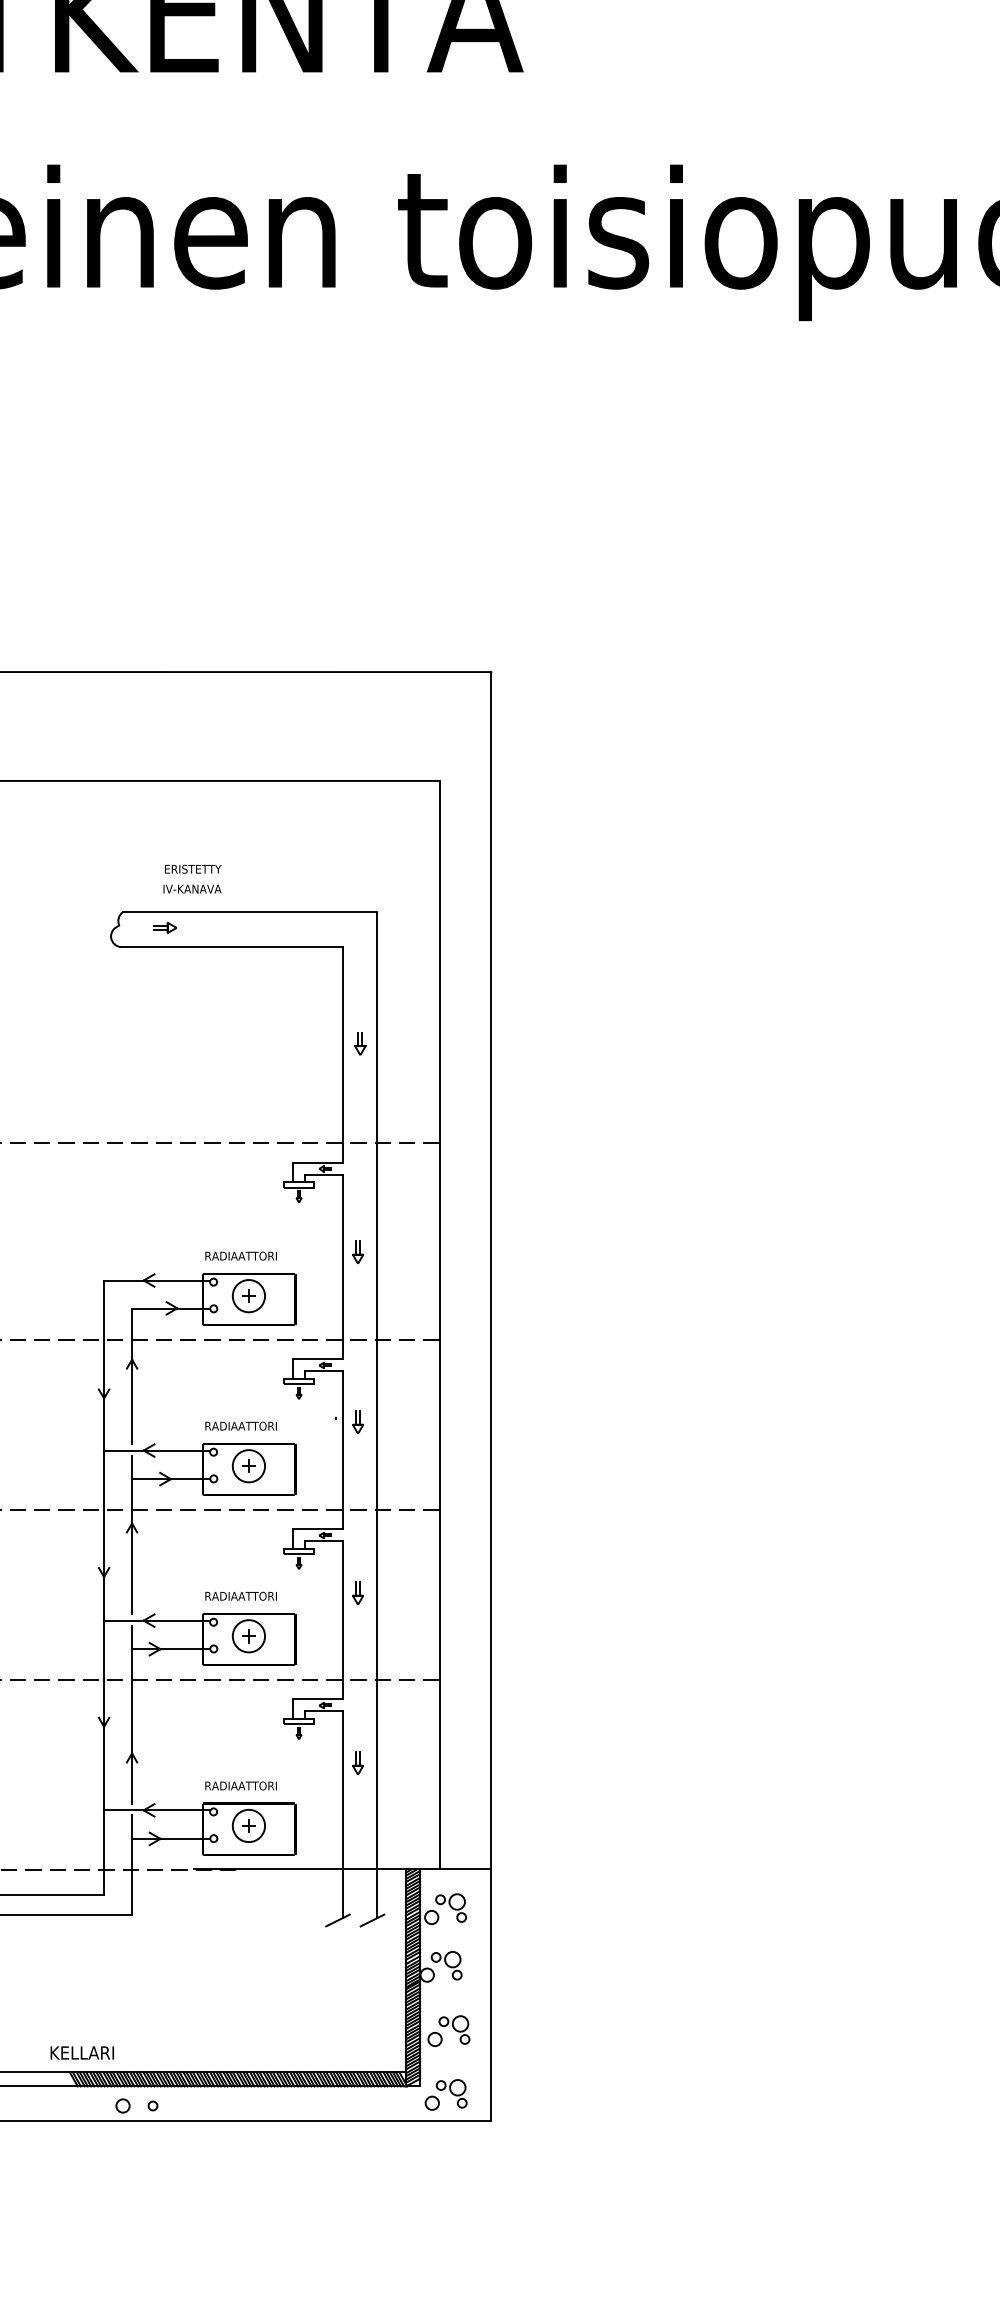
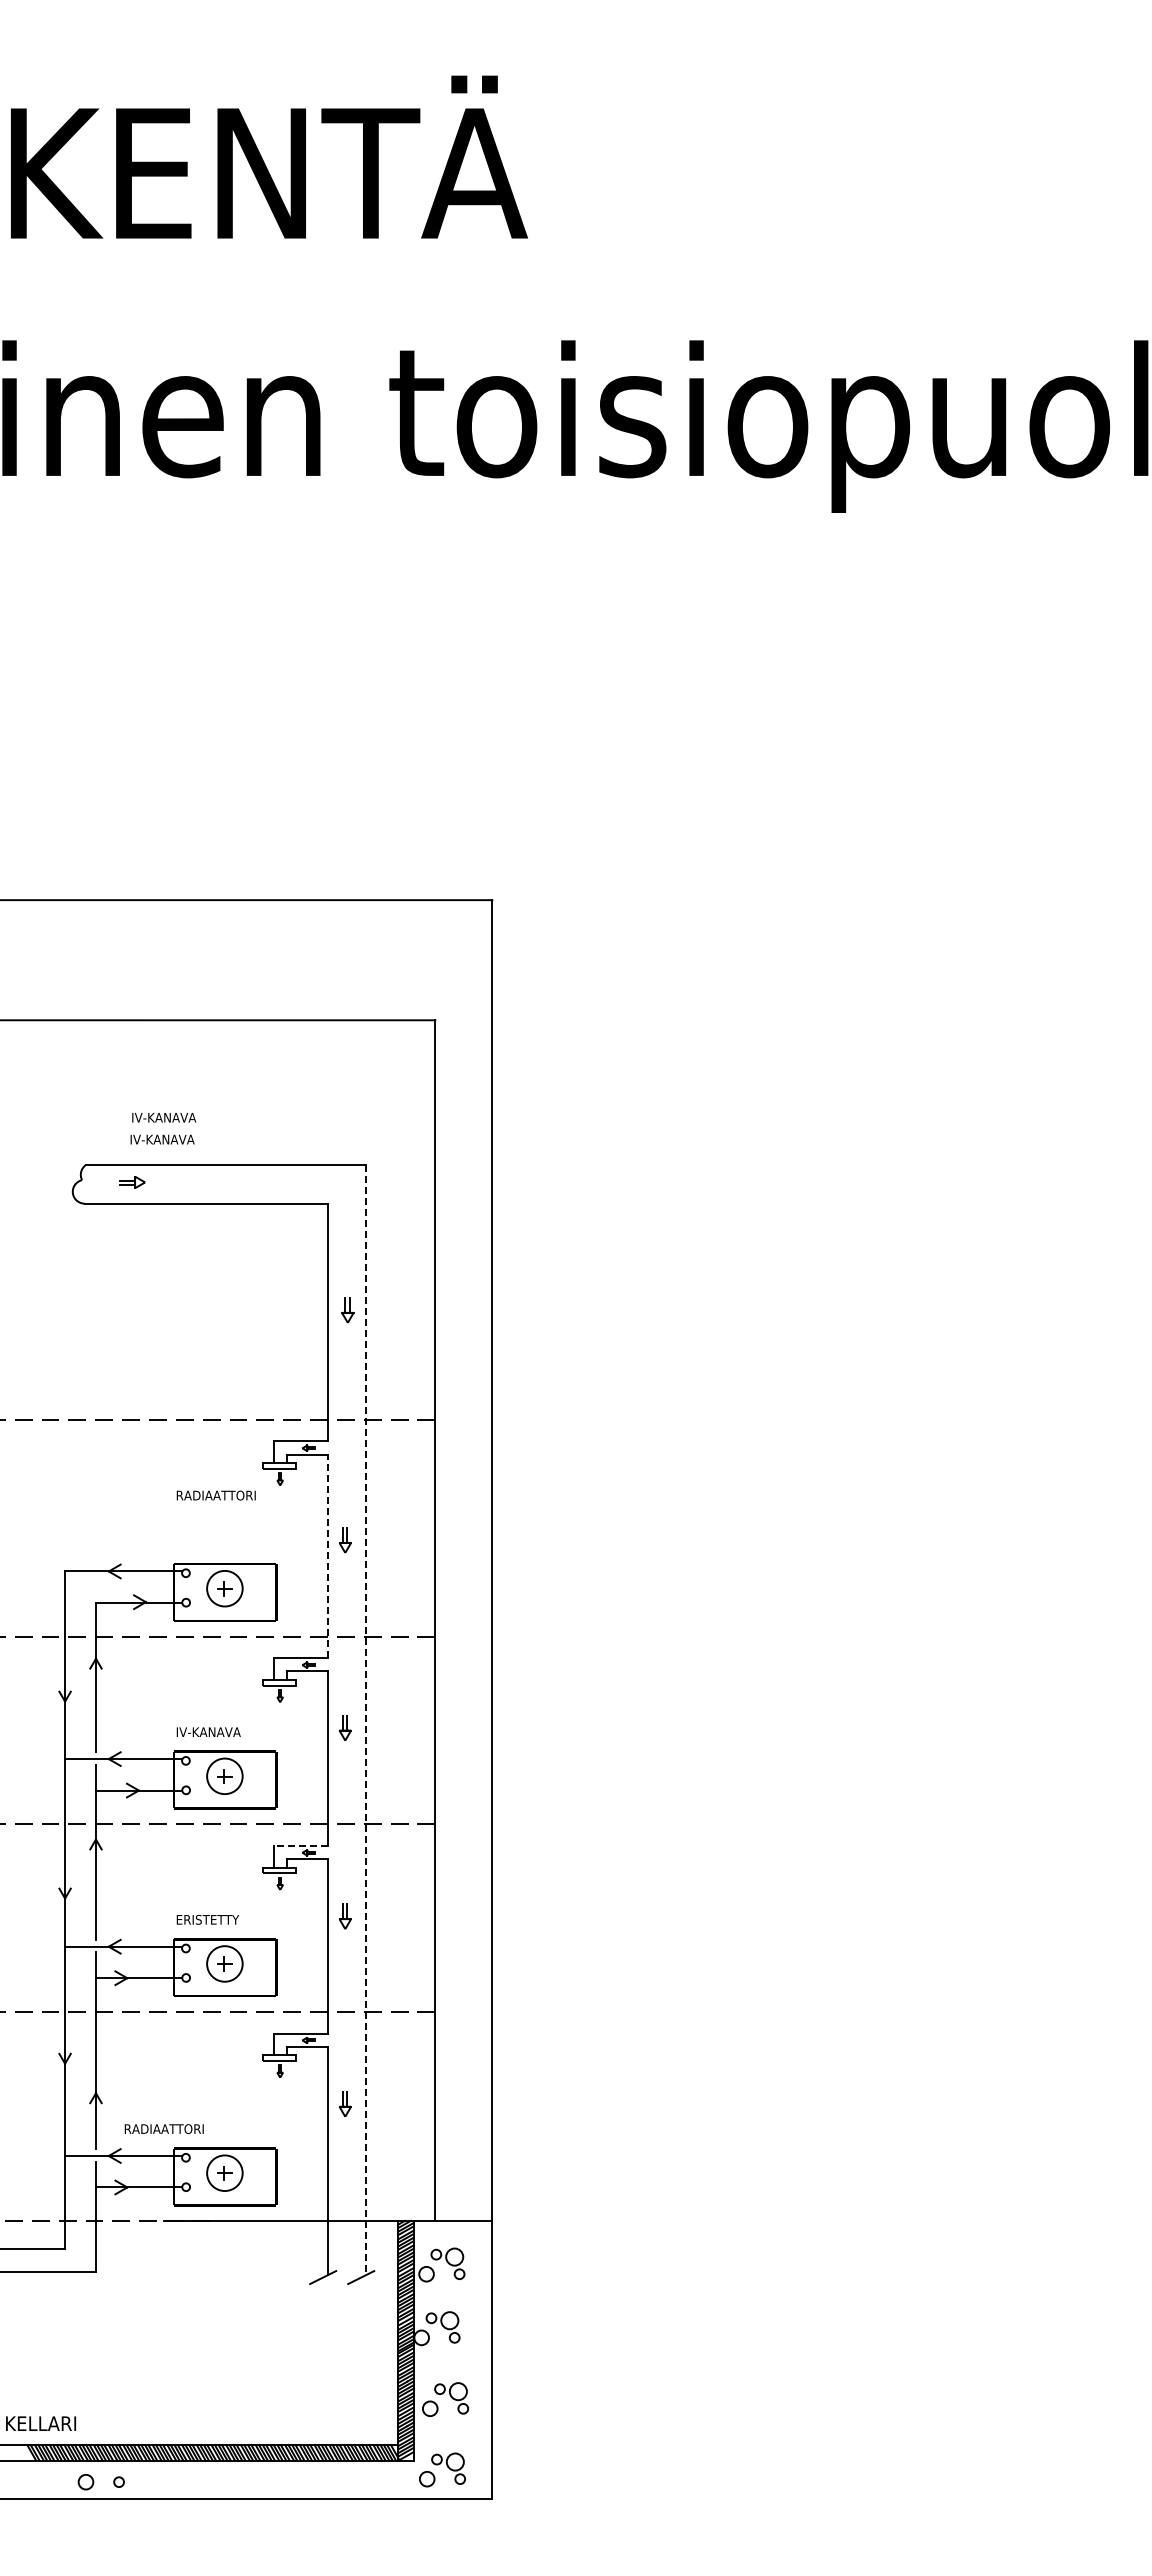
text: (194, 869) -> (164, 1117), ERISTETTY -> IV-KANAVA
text: (240, 1256) -> (215, 1495), moved
line: (342, 1266) -> (328, 1556), solid -> dashed
line: (376, 1415) -> (365, 1720), solid -> dashed
text: (241, 1426) -> (216, 1732), RADIAATTORI -> IV-KANAVA
line: (317, 1528) -> (300, 1845), solid -> dashed
text: (241, 1595) -> (216, 1919), RADIAATTORI -> ERISTETTY
text: (240, 1786) -> (163, 2129), moved

